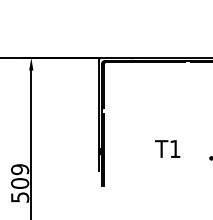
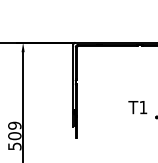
text: (167, 148) -> (137, 107), moved

